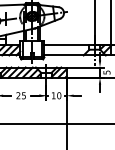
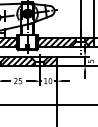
hatch: (66, 50) -> (56, 42), added

